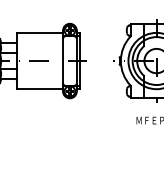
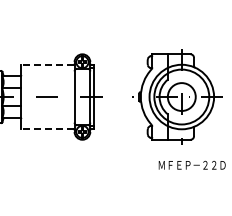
line: (39, 32) -> (47, 64), solid -> dashed
line: (39, 89) -> (47, 129), solid -> dashed

